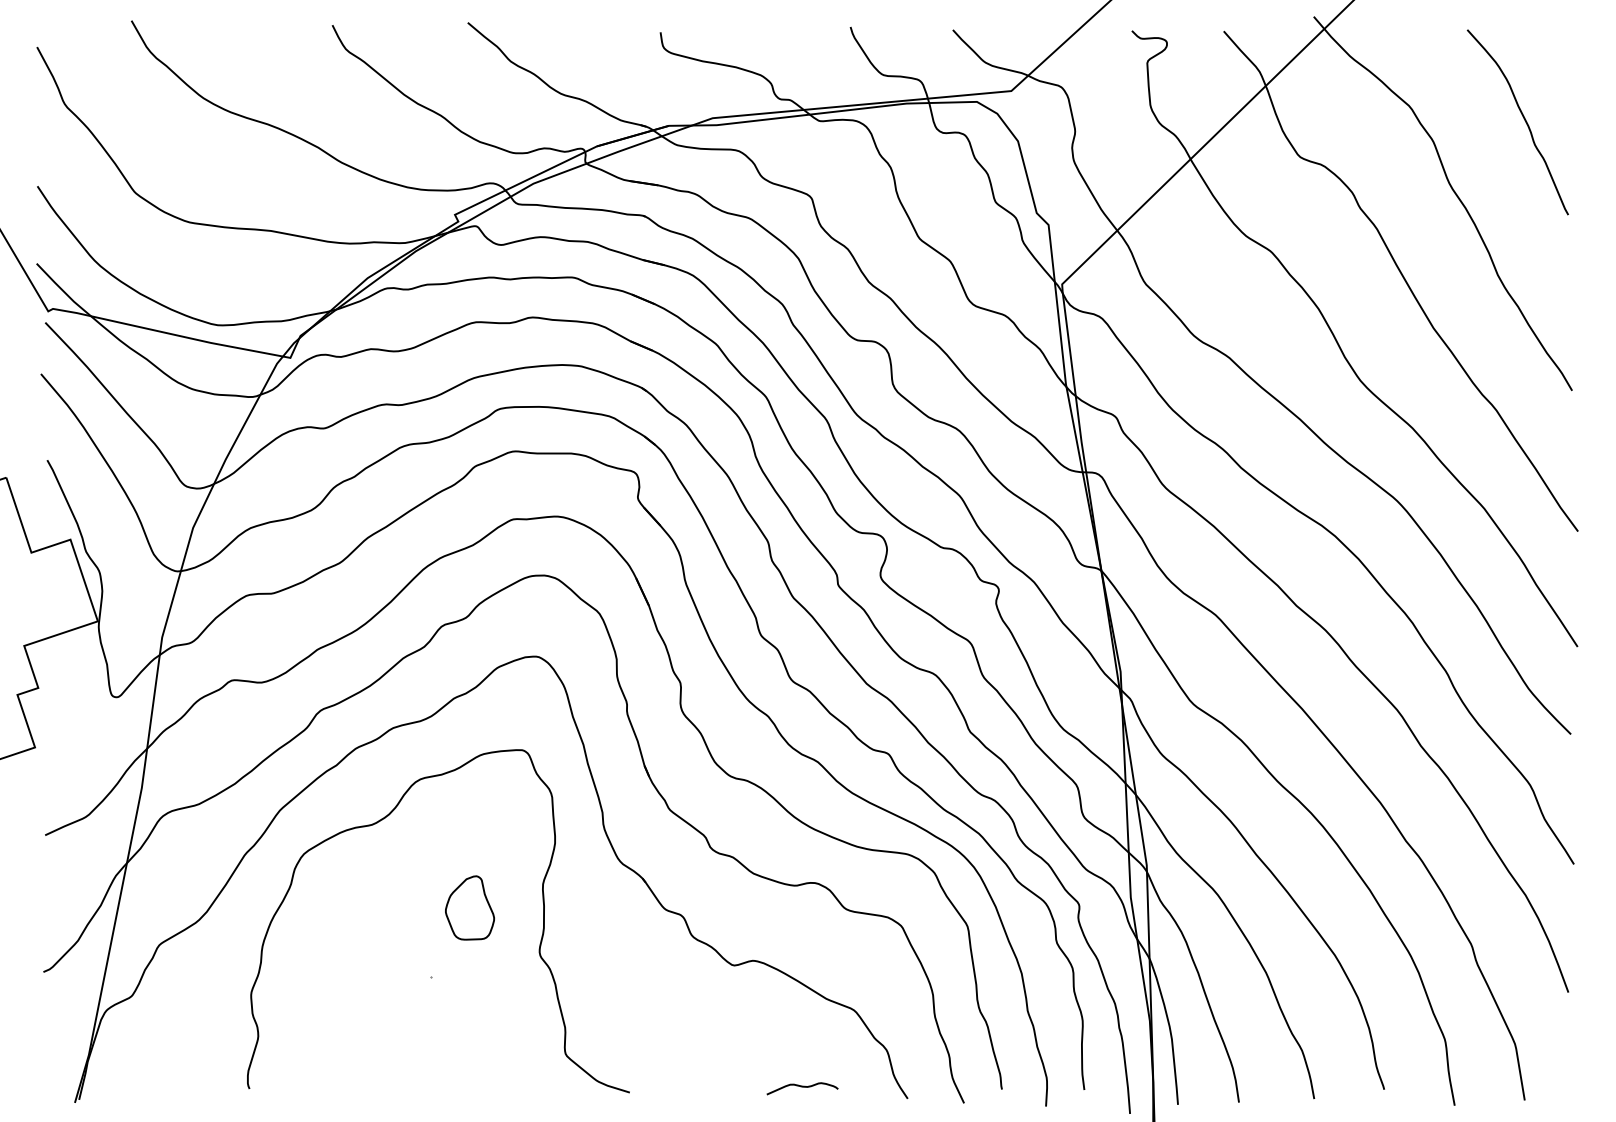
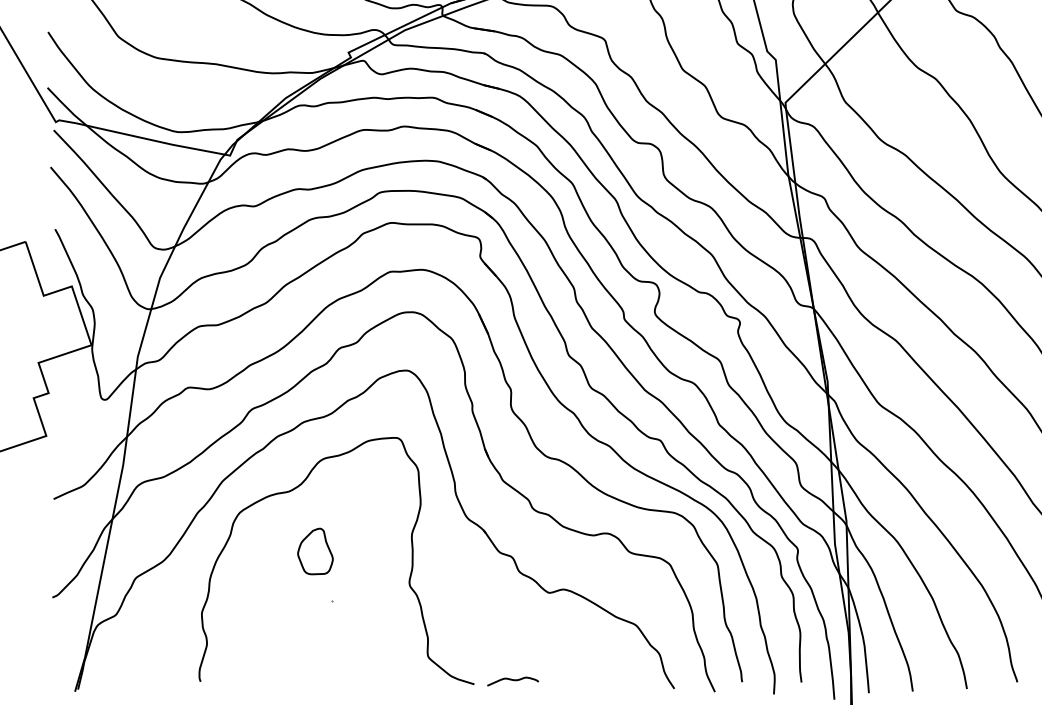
part: (469, 907) -> (315, 551), moved
curve: (802, 1087) -> (513, 680), moved

